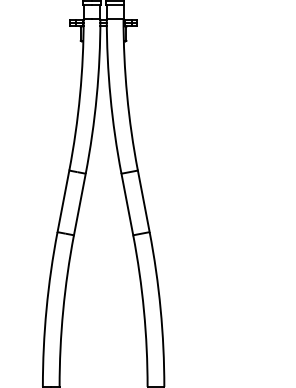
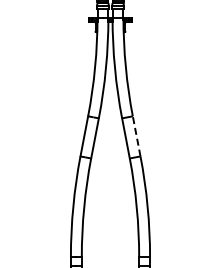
line: (143, 200) -> (136, 135), solid -> dashed

